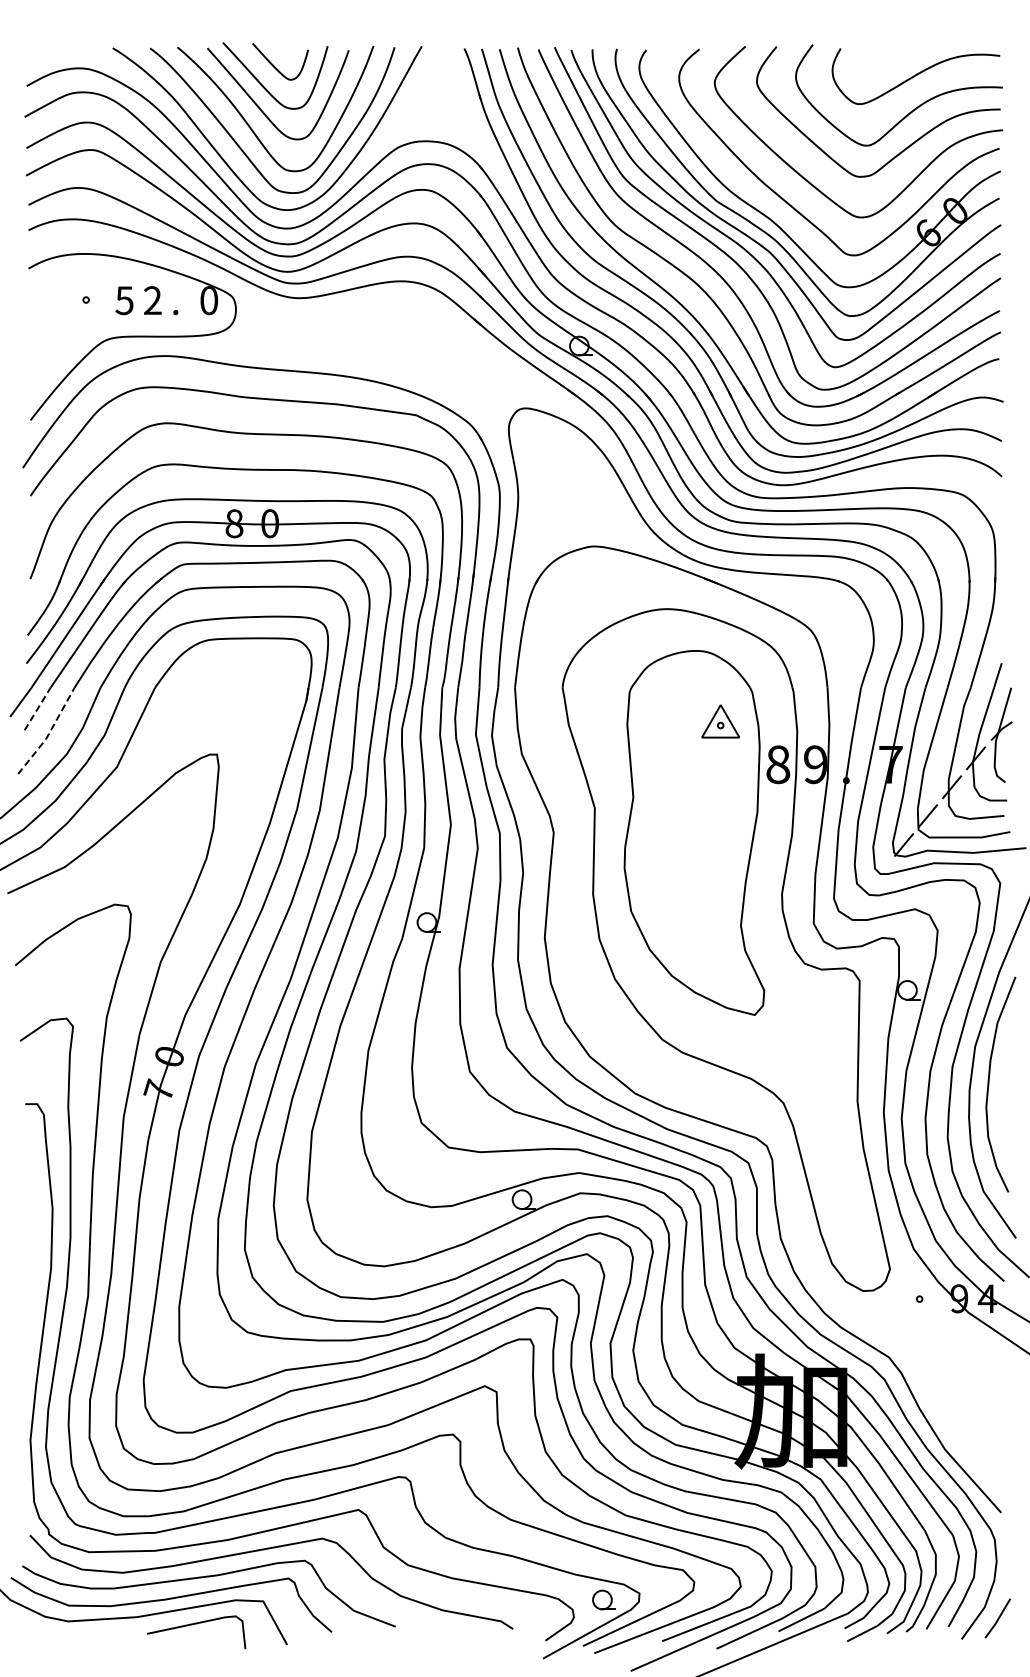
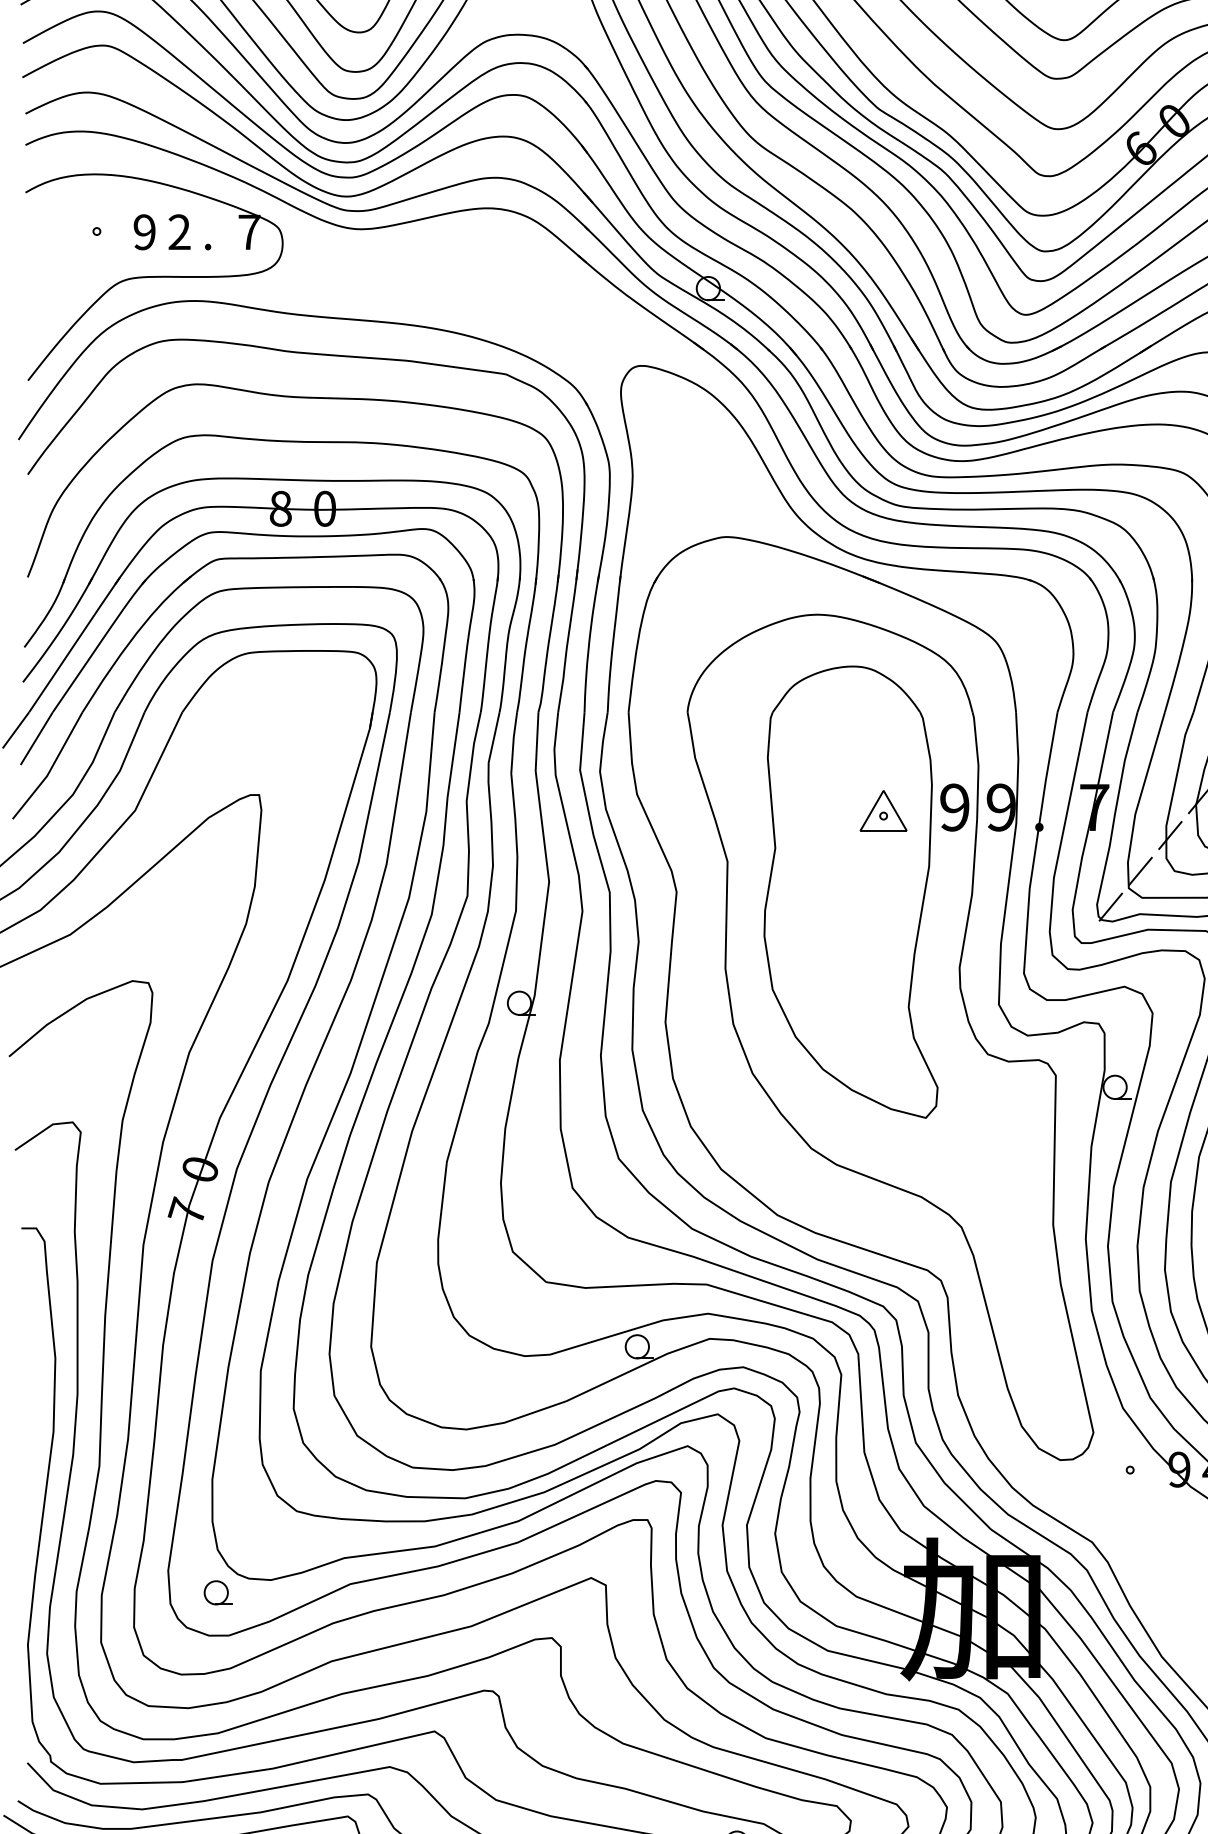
text: (124, 300) -> (144, 232), 5 -> 9
text: (209, 300) -> (249, 232), 0 -> 7
line: (37, 709) -> (36, 739), dashed -> solid
part: (720, 721) -> (883, 811), moved
line: (49, 733) -> (51, 768), dashed -> solid
text: (778, 764) -> (955, 807), 8 -> 9
part: (183, 1397) -> (217, 1592), added

